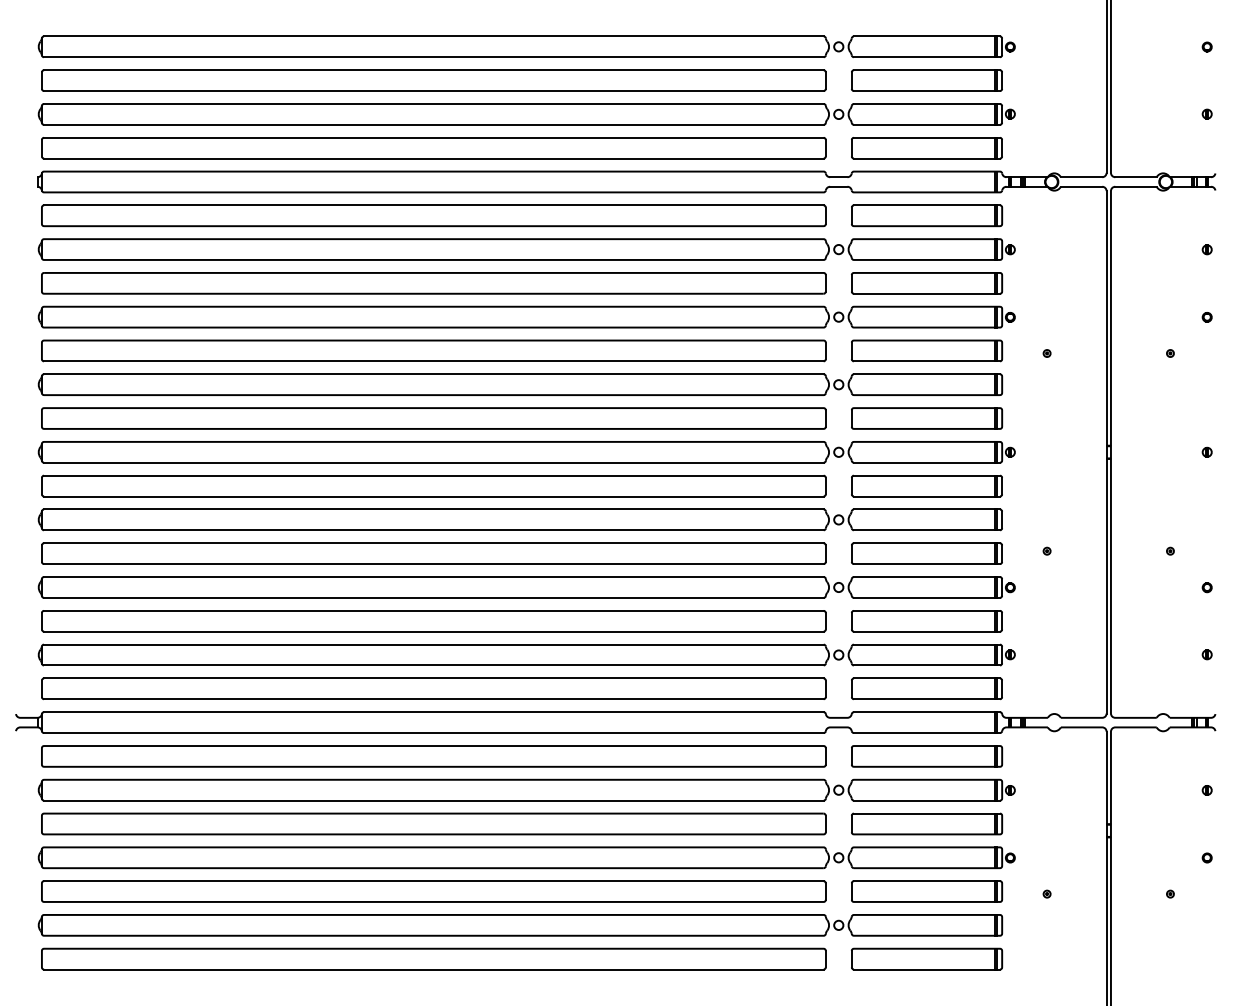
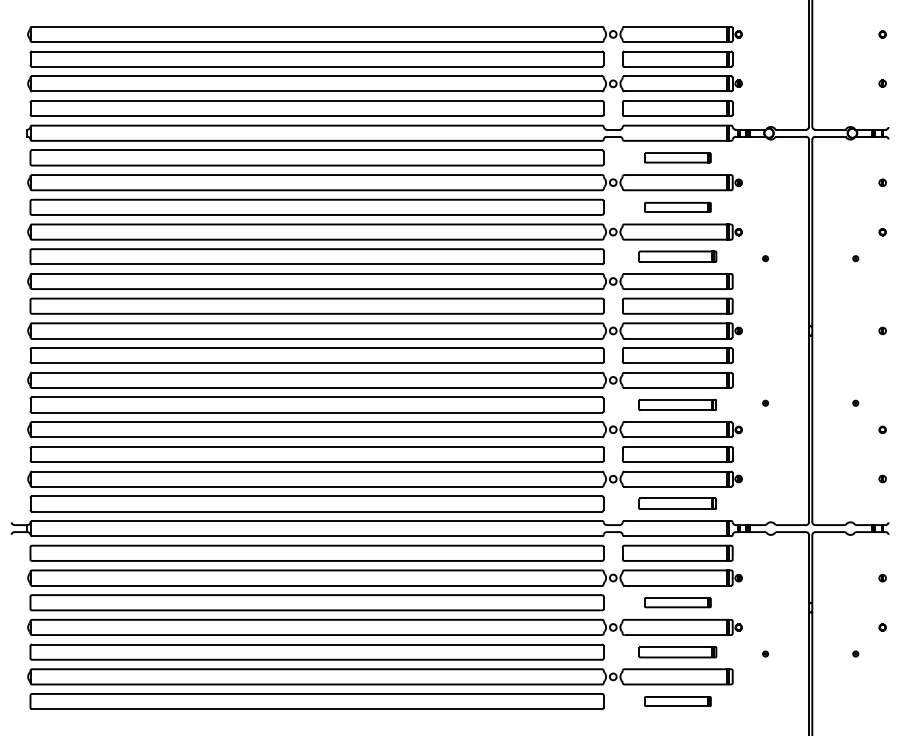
part: (927, 215) -> (678, 157), size x0.6
part: (927, 283) -> (678, 207), size x0.6
part: (927, 350) -> (678, 256), size x0.7
part: (926, 553) -> (677, 404), size x0.7
part: (926, 688) -> (677, 503), size x0.7
part: (927, 823) -> (678, 602), size x0.6
part: (927, 891) -> (678, 652), size x0.7
part: (927, 958) -> (678, 701), size x0.6

